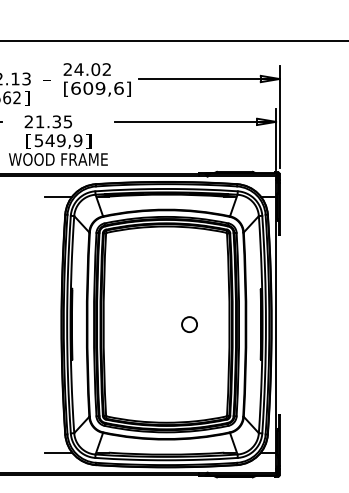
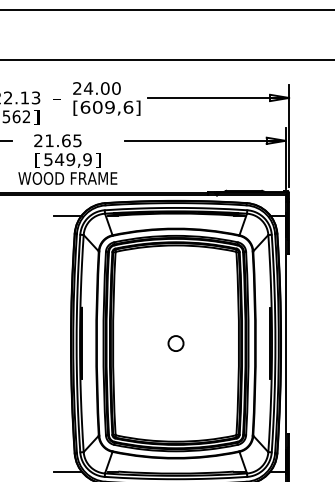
text: (106, 69) -> (115, 88), 24.02 -> 24.00
text: (56, 121) -> (65, 140), 21.35 -> 21.65
circle: (189, 324) -> (175, 343), moved

